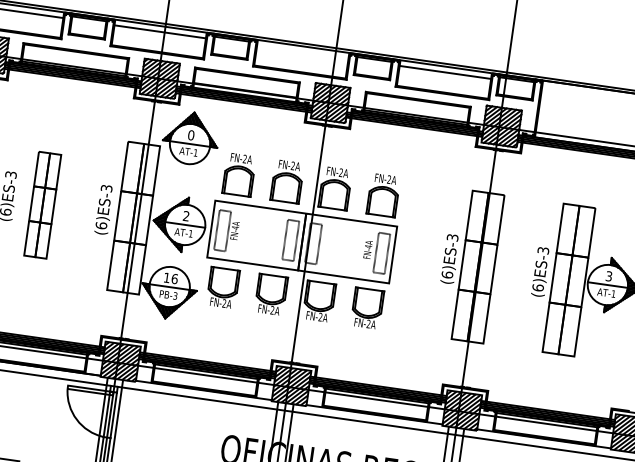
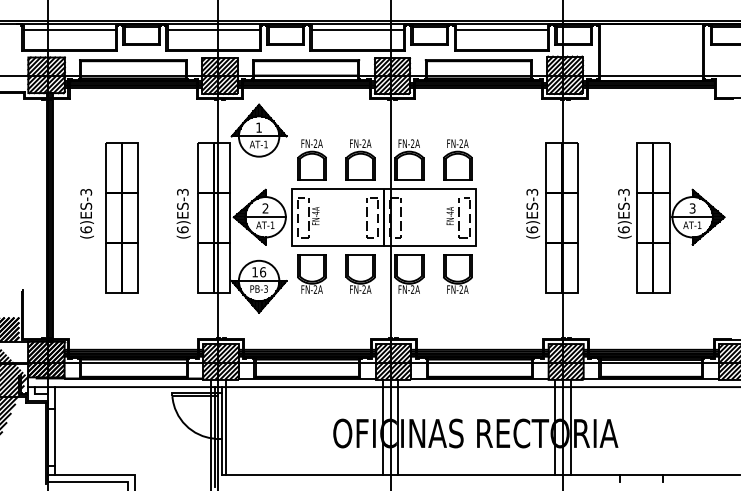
line: (301, 51) -> (356, 29), added
text: (191, 135) -> (259, 127), 0 -> 1
part: (42, 204) -> (121, 217), size x1.43

